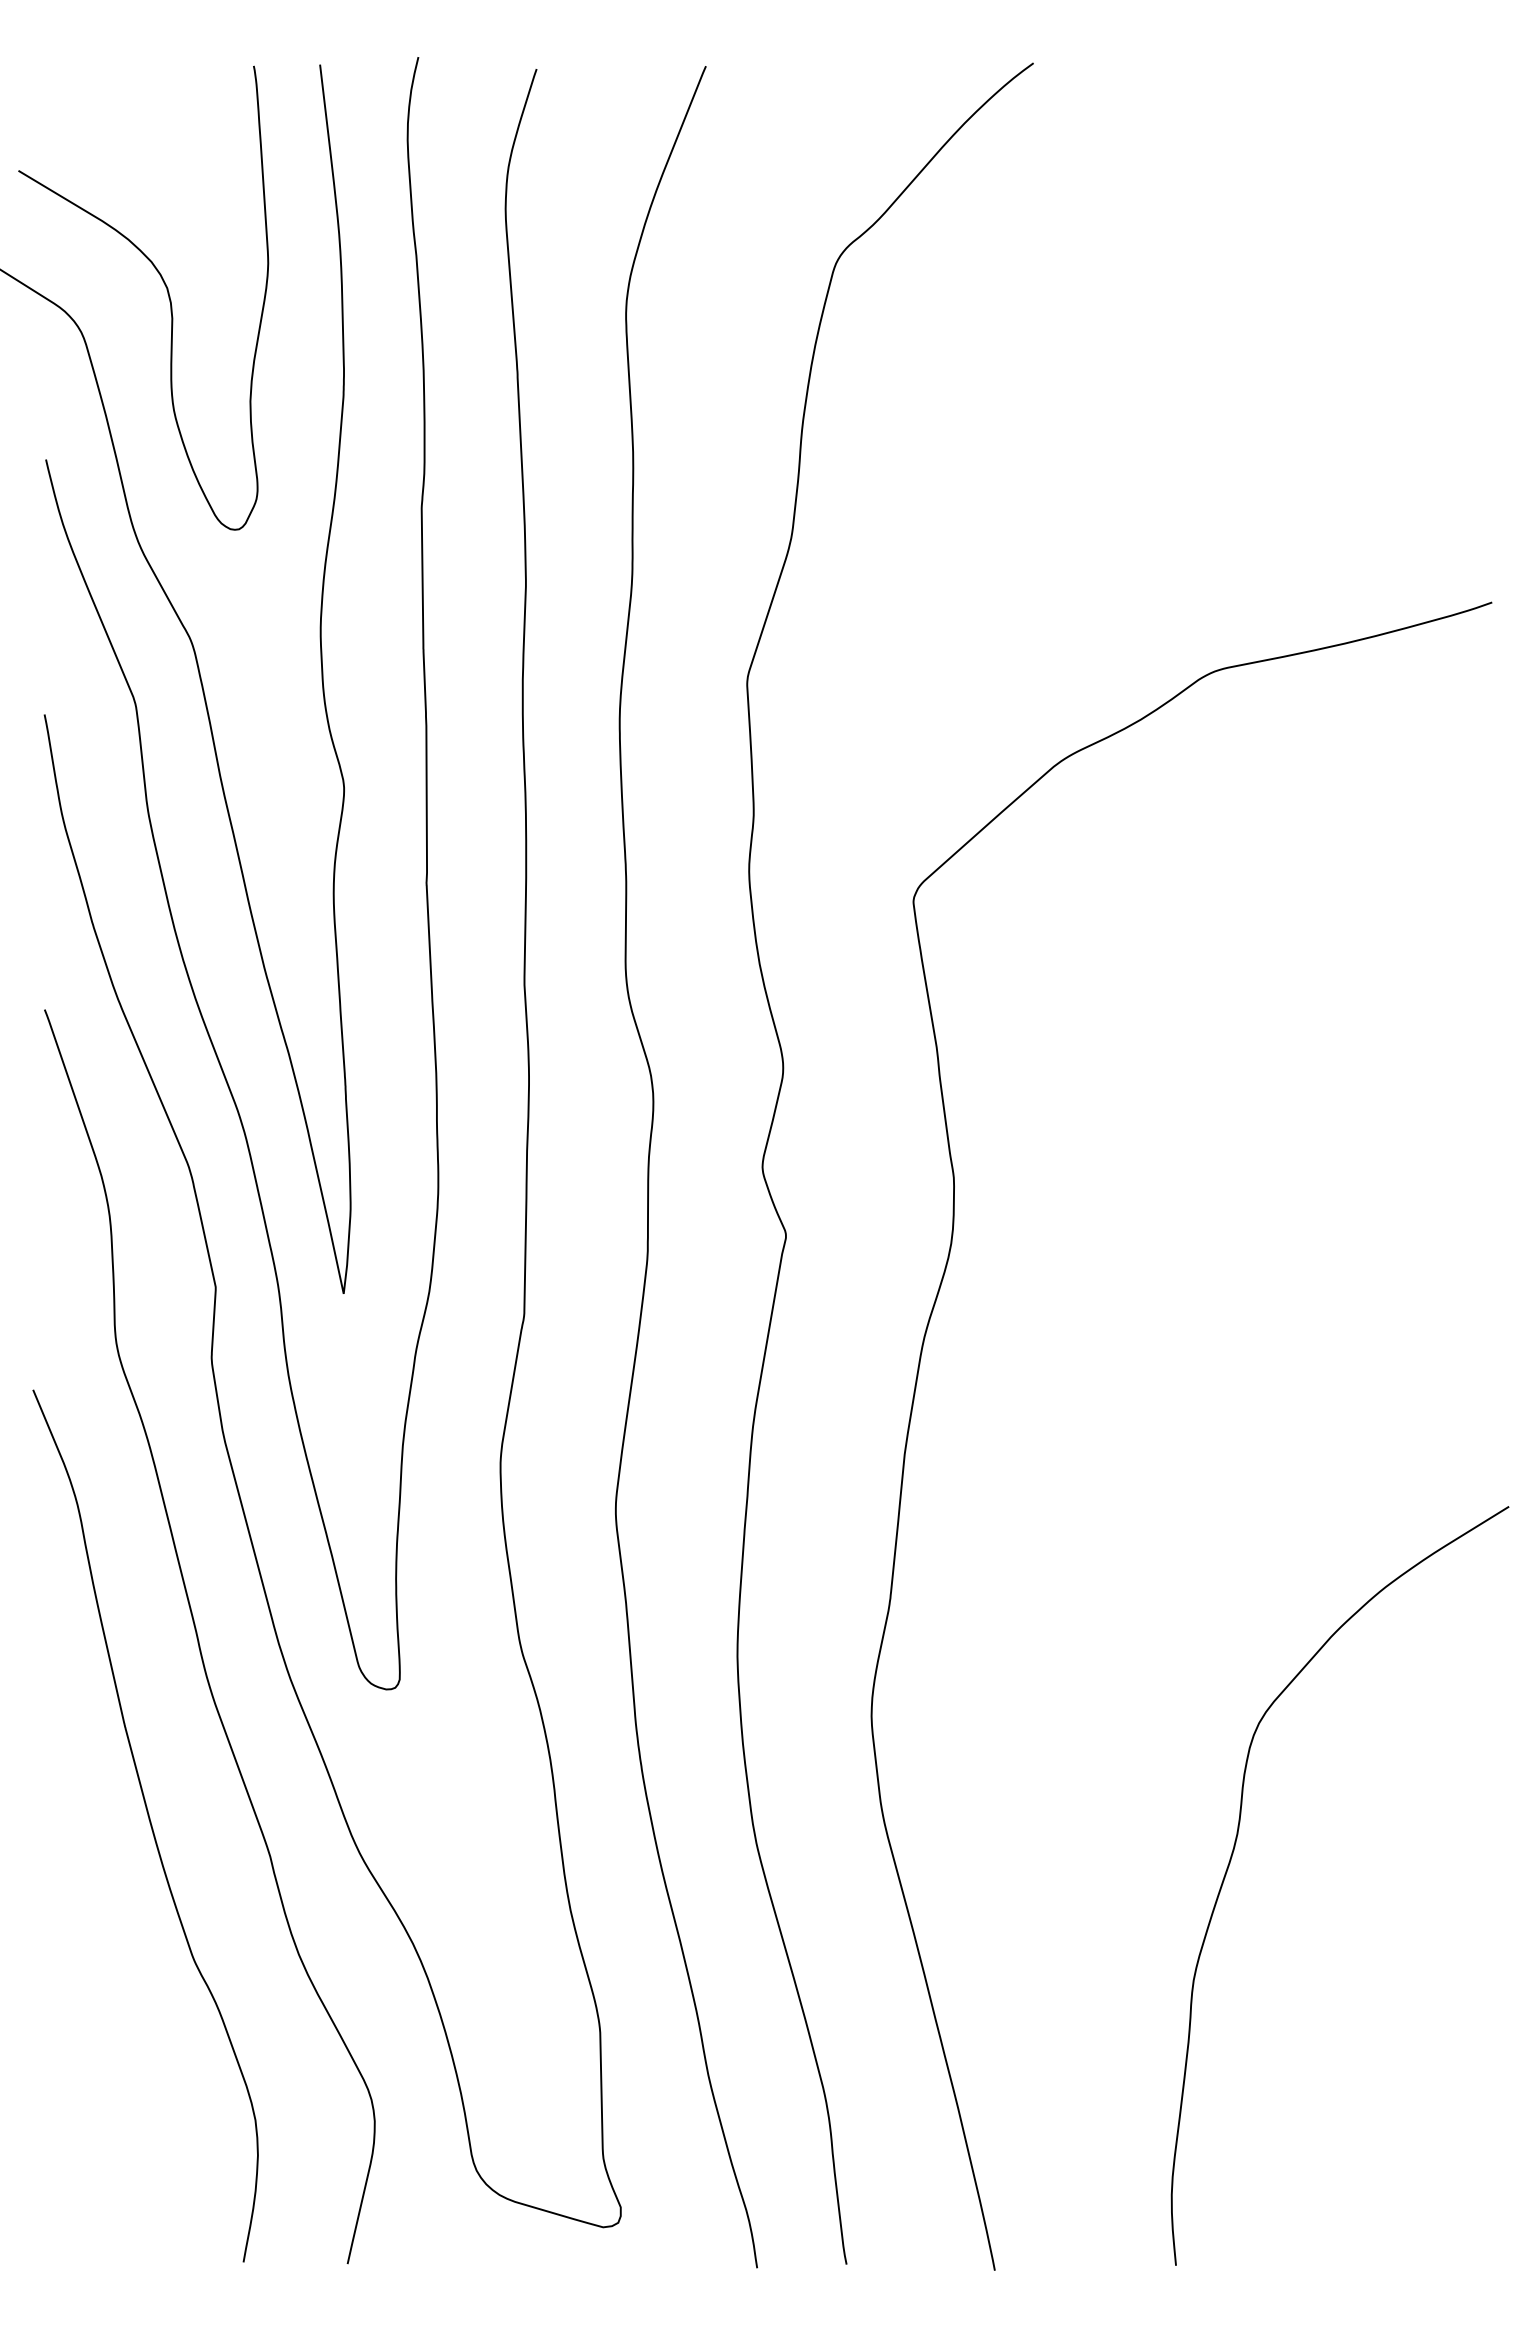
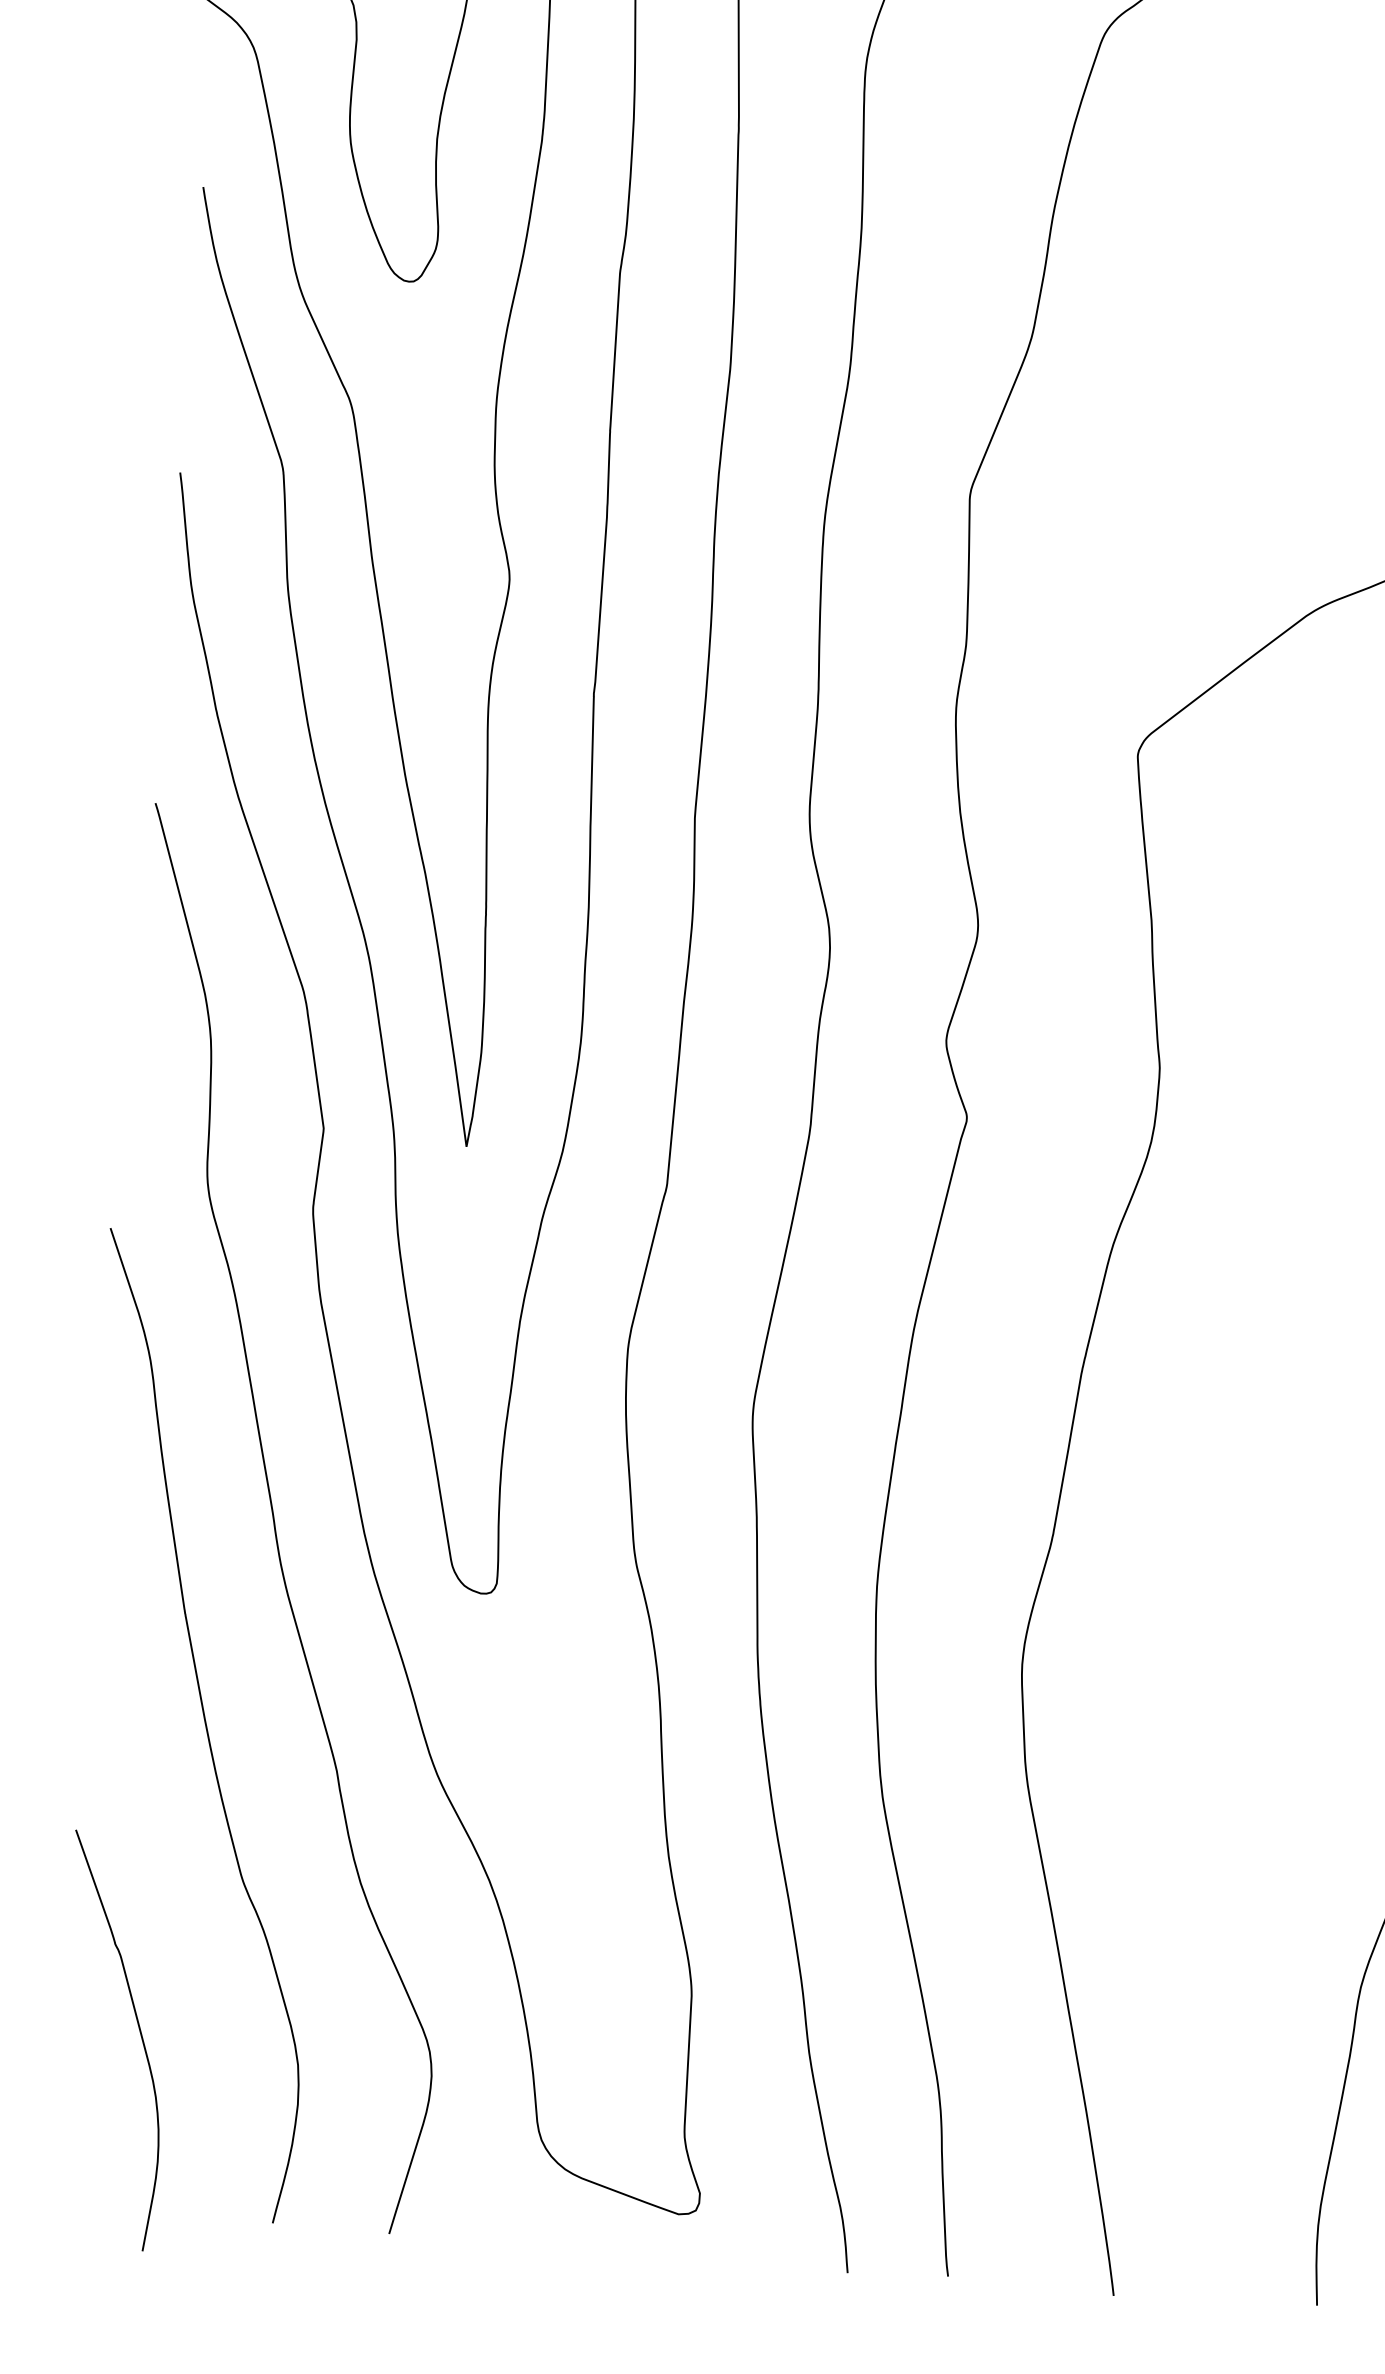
curve: (111, 2099) -> (138, 2029), added

